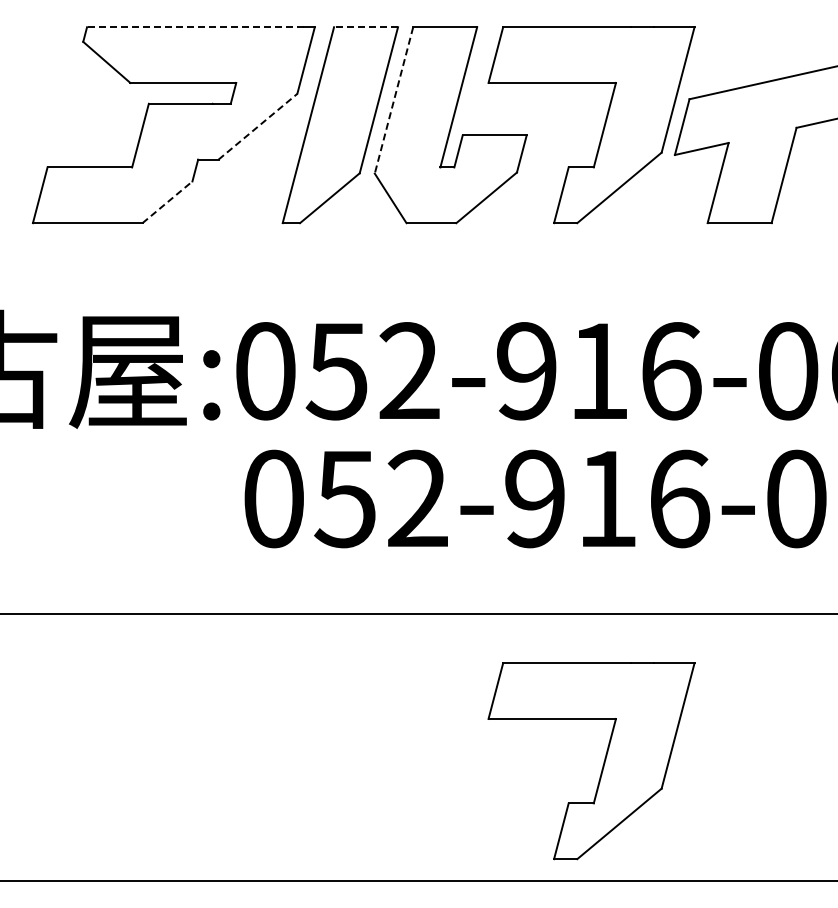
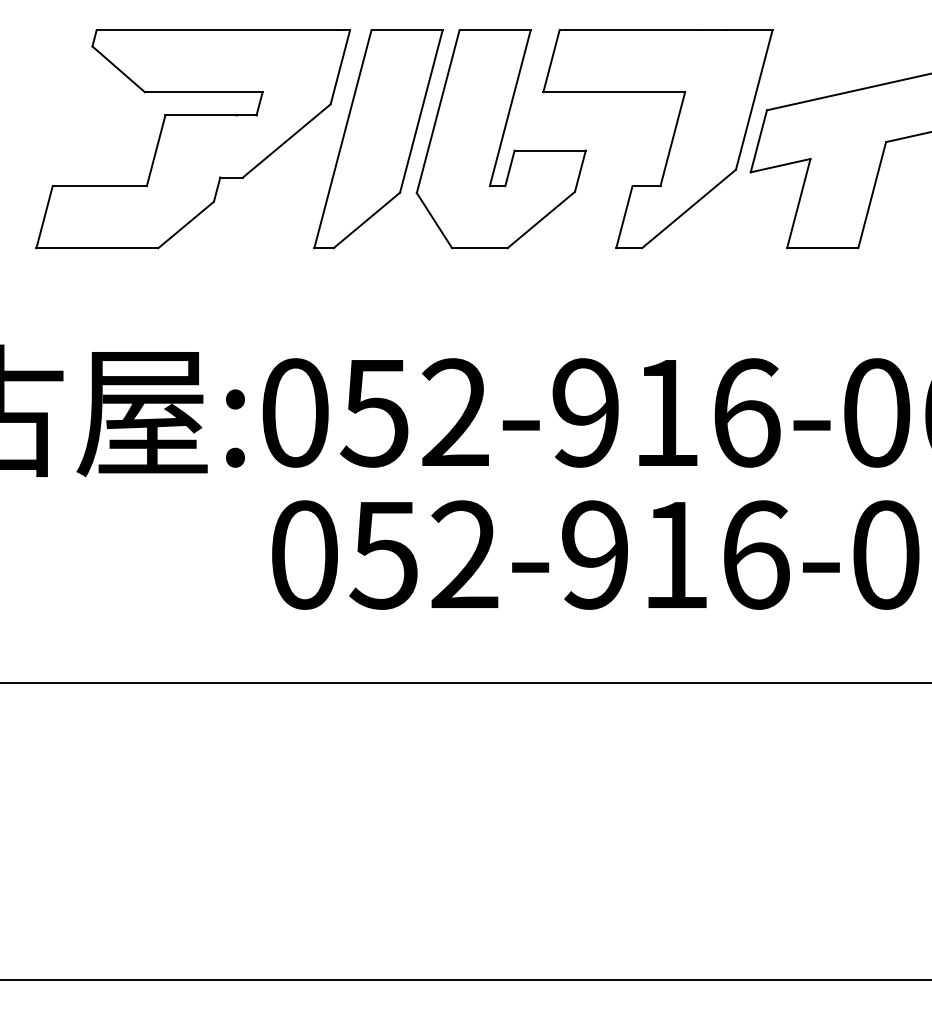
line: (194, 27) -> (216, 30), dashed -> solid
line: (366, 27) -> (407, 30), dashed -> solid
line: (394, 100) -> (438, 111), dashed -> solid
line: (258, 126) -> (287, 140), dashed -> solid
line: (167, 202) -> (186, 225), dashed -> solid
part: (602, 765) -> (670, 851), removed

